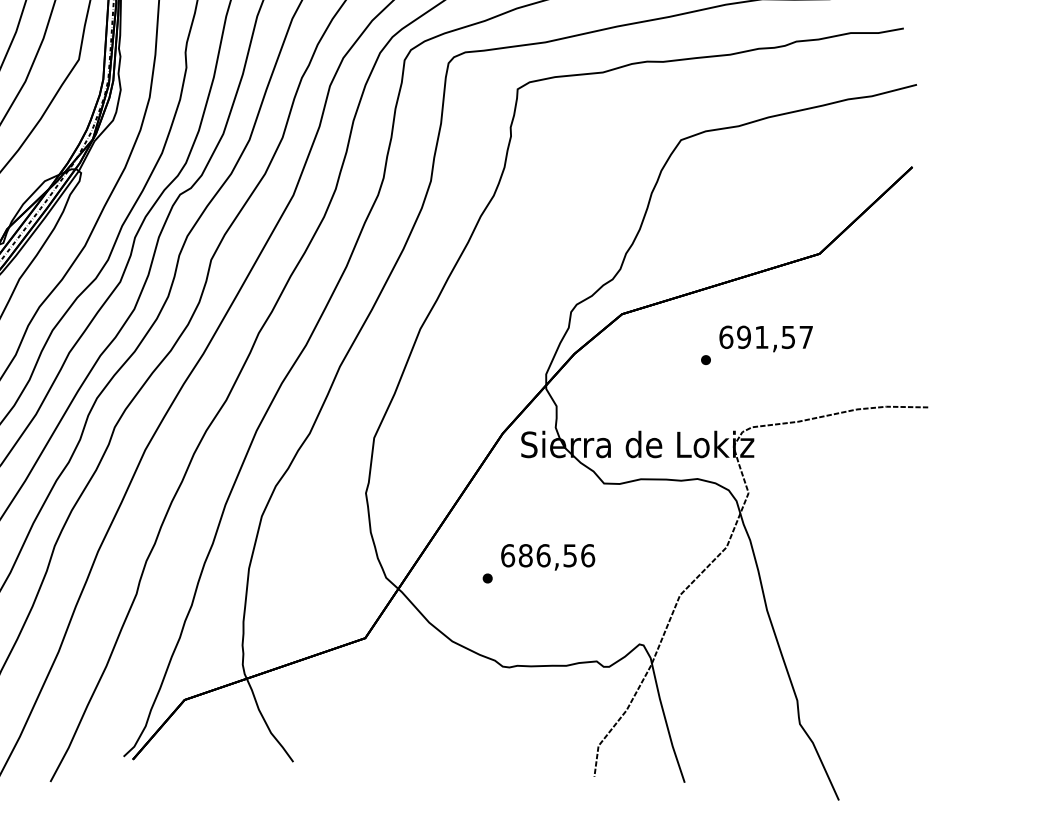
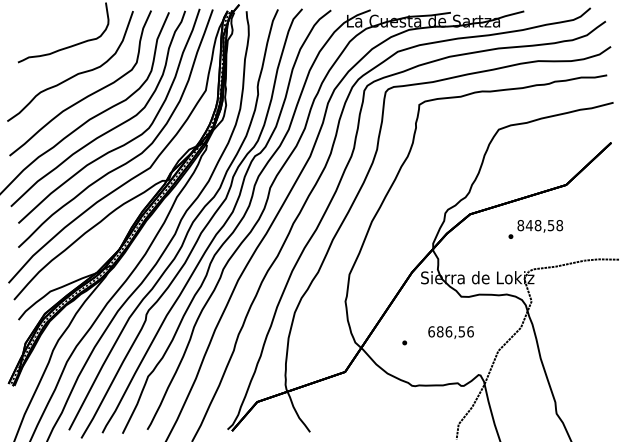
text: (766, 337) -> (540, 225), 691,57 -> 848,58
text: (546, 557) -> (450, 332), moved

